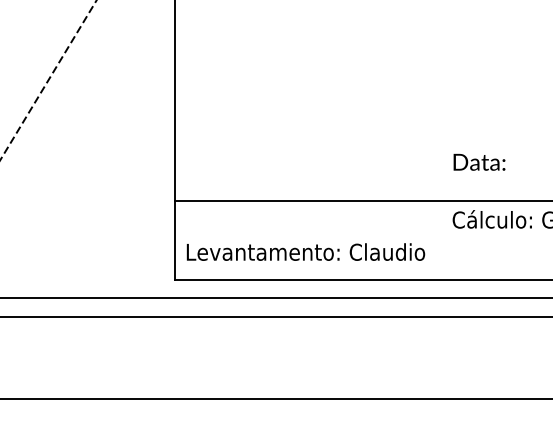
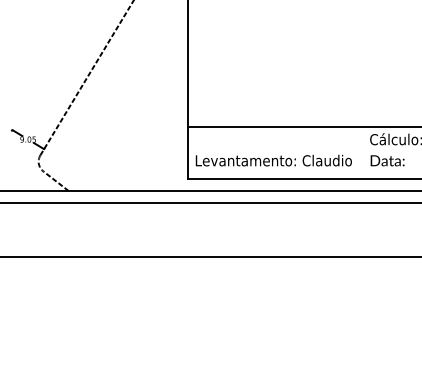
text: (479, 161) -> (387, 160), moved

